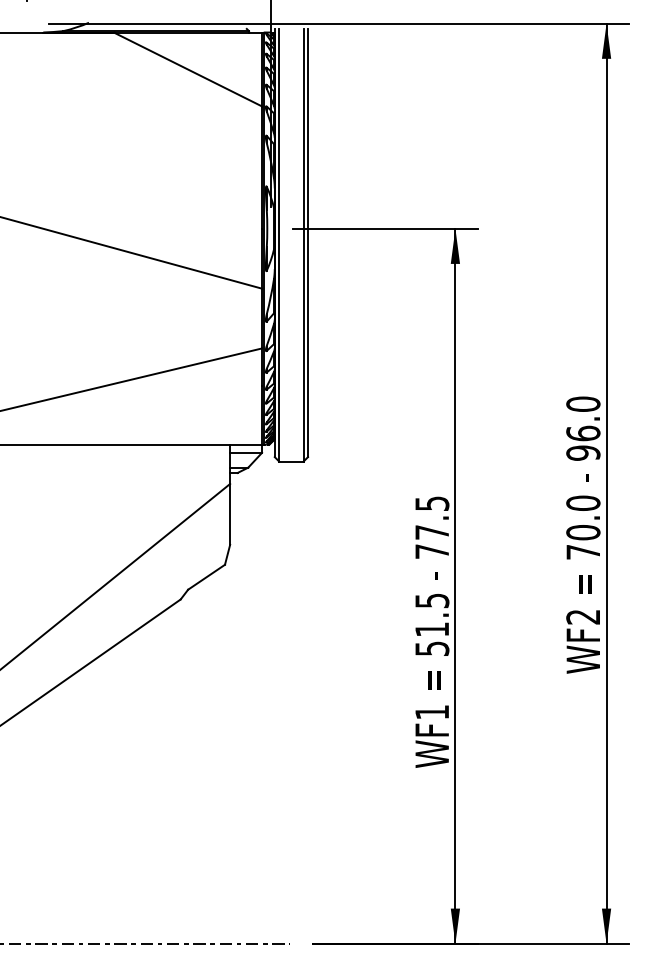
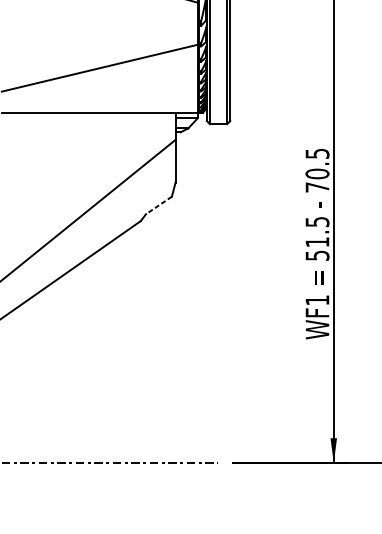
text: (432, 531) -> (317, 173), 77.5 -> 70.5
line: (206, 577) -> (158, 205), solid -> dashed

